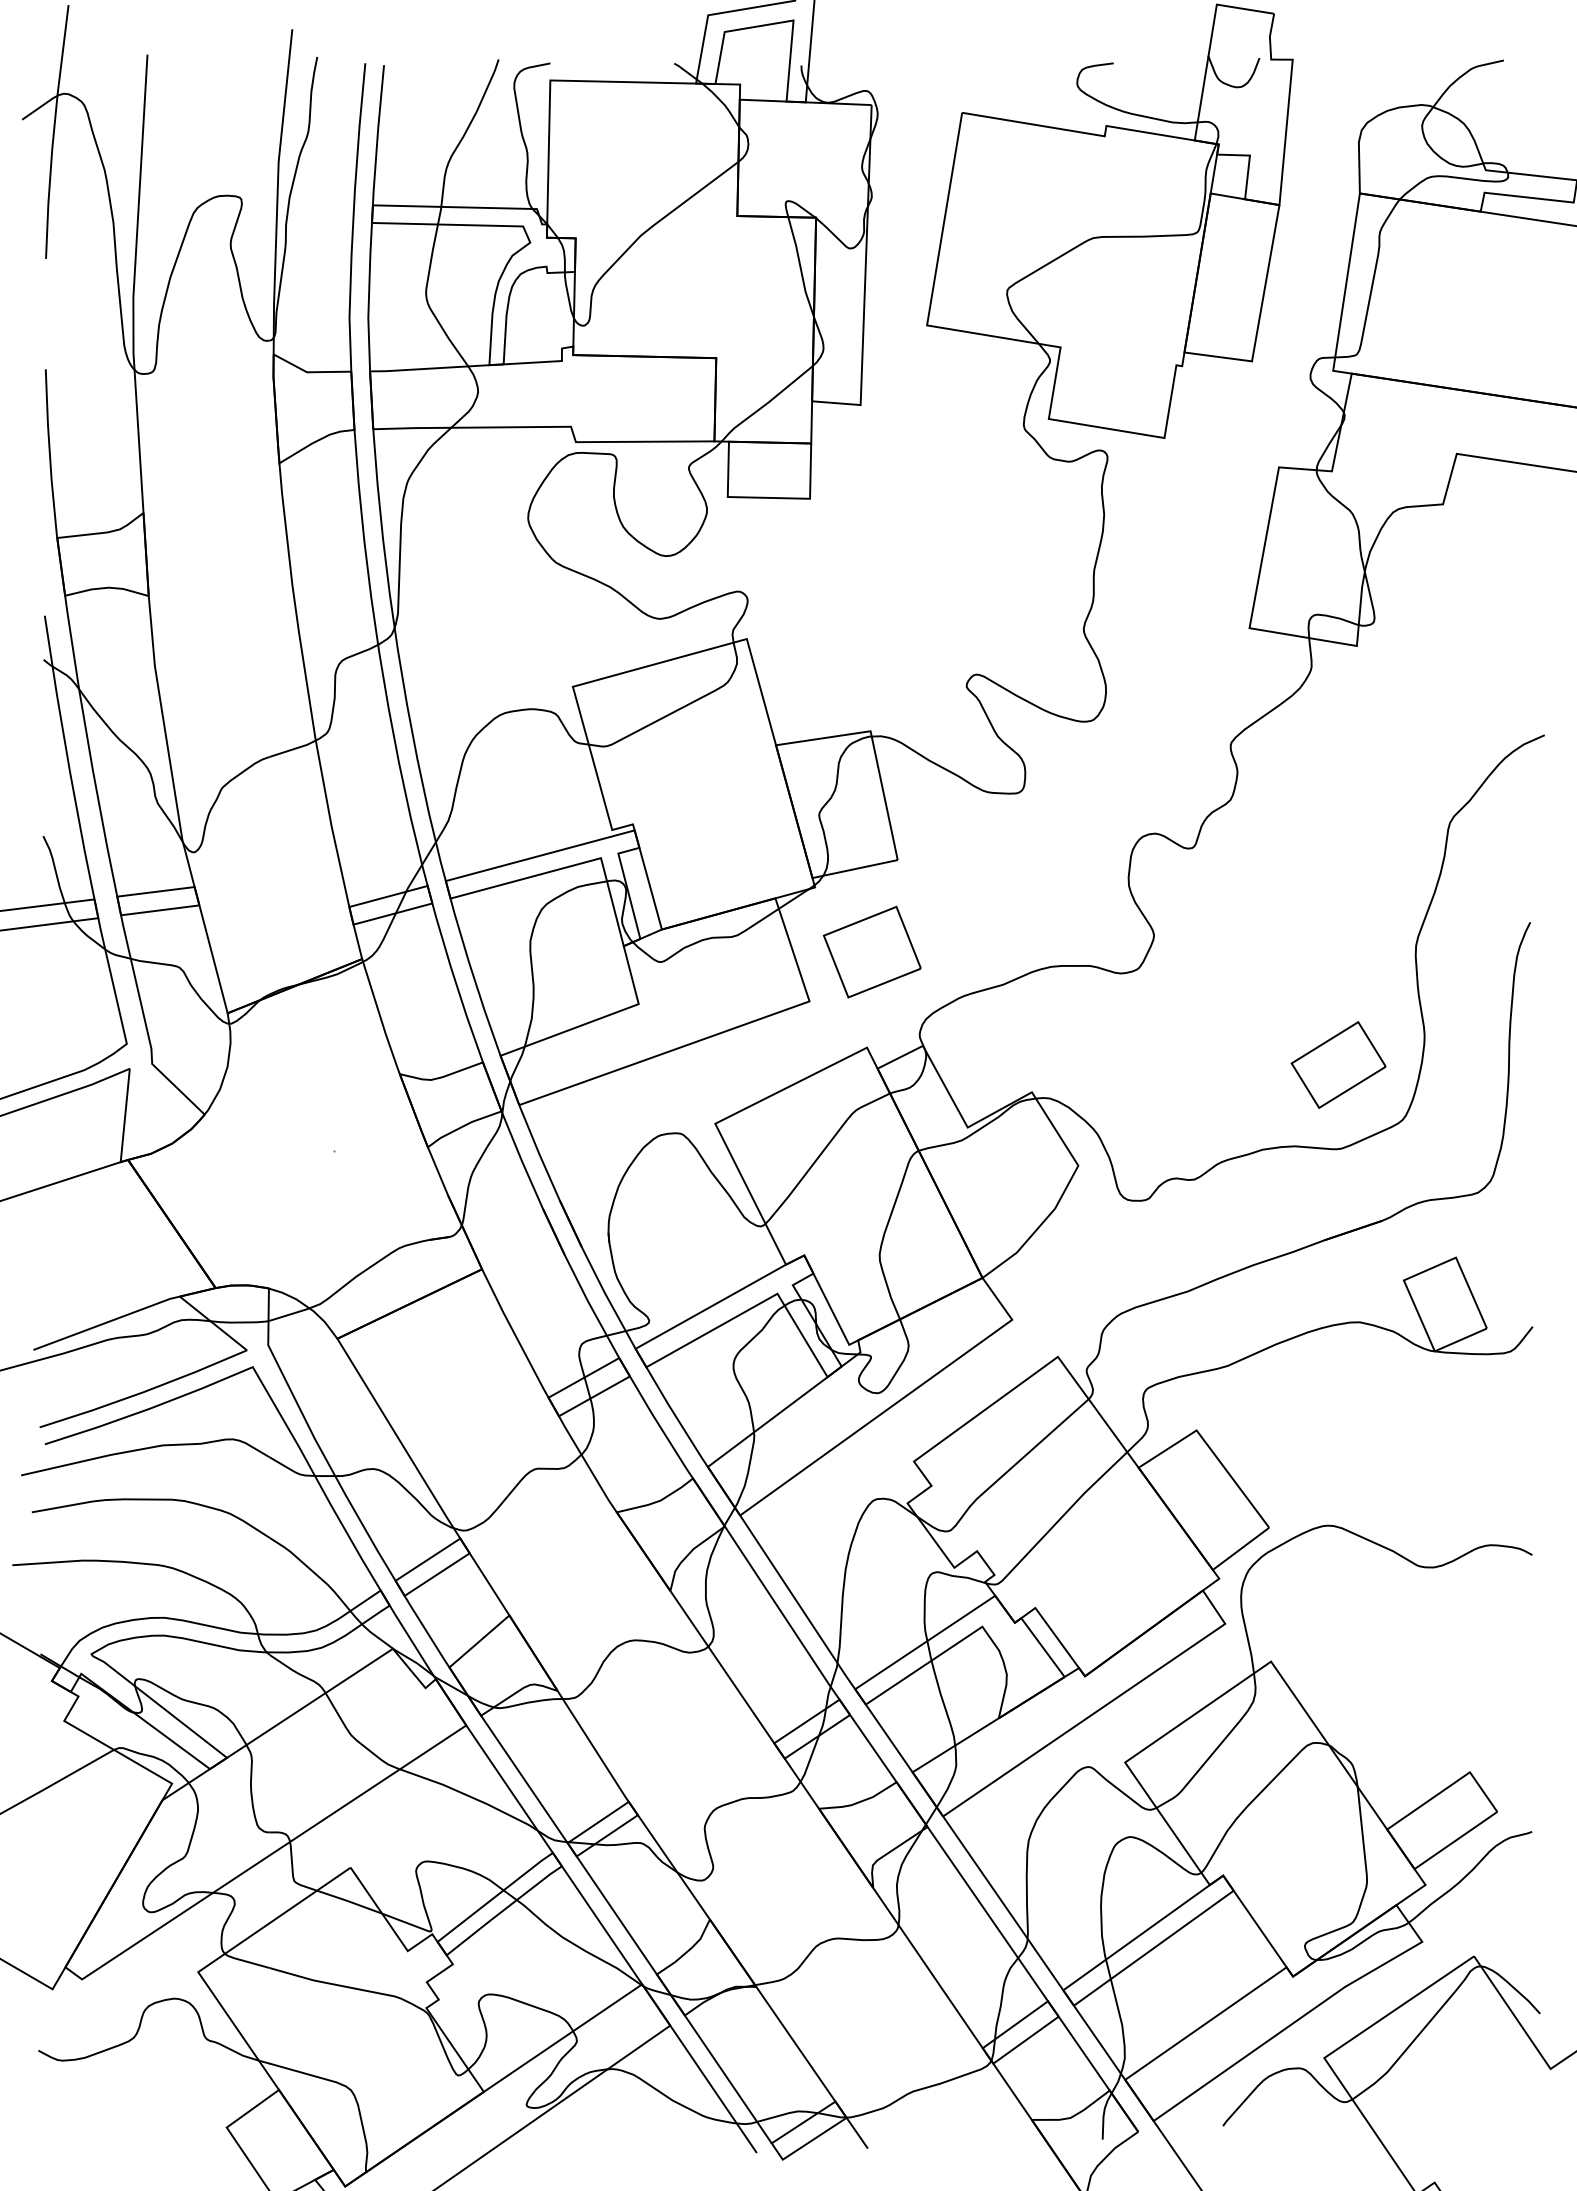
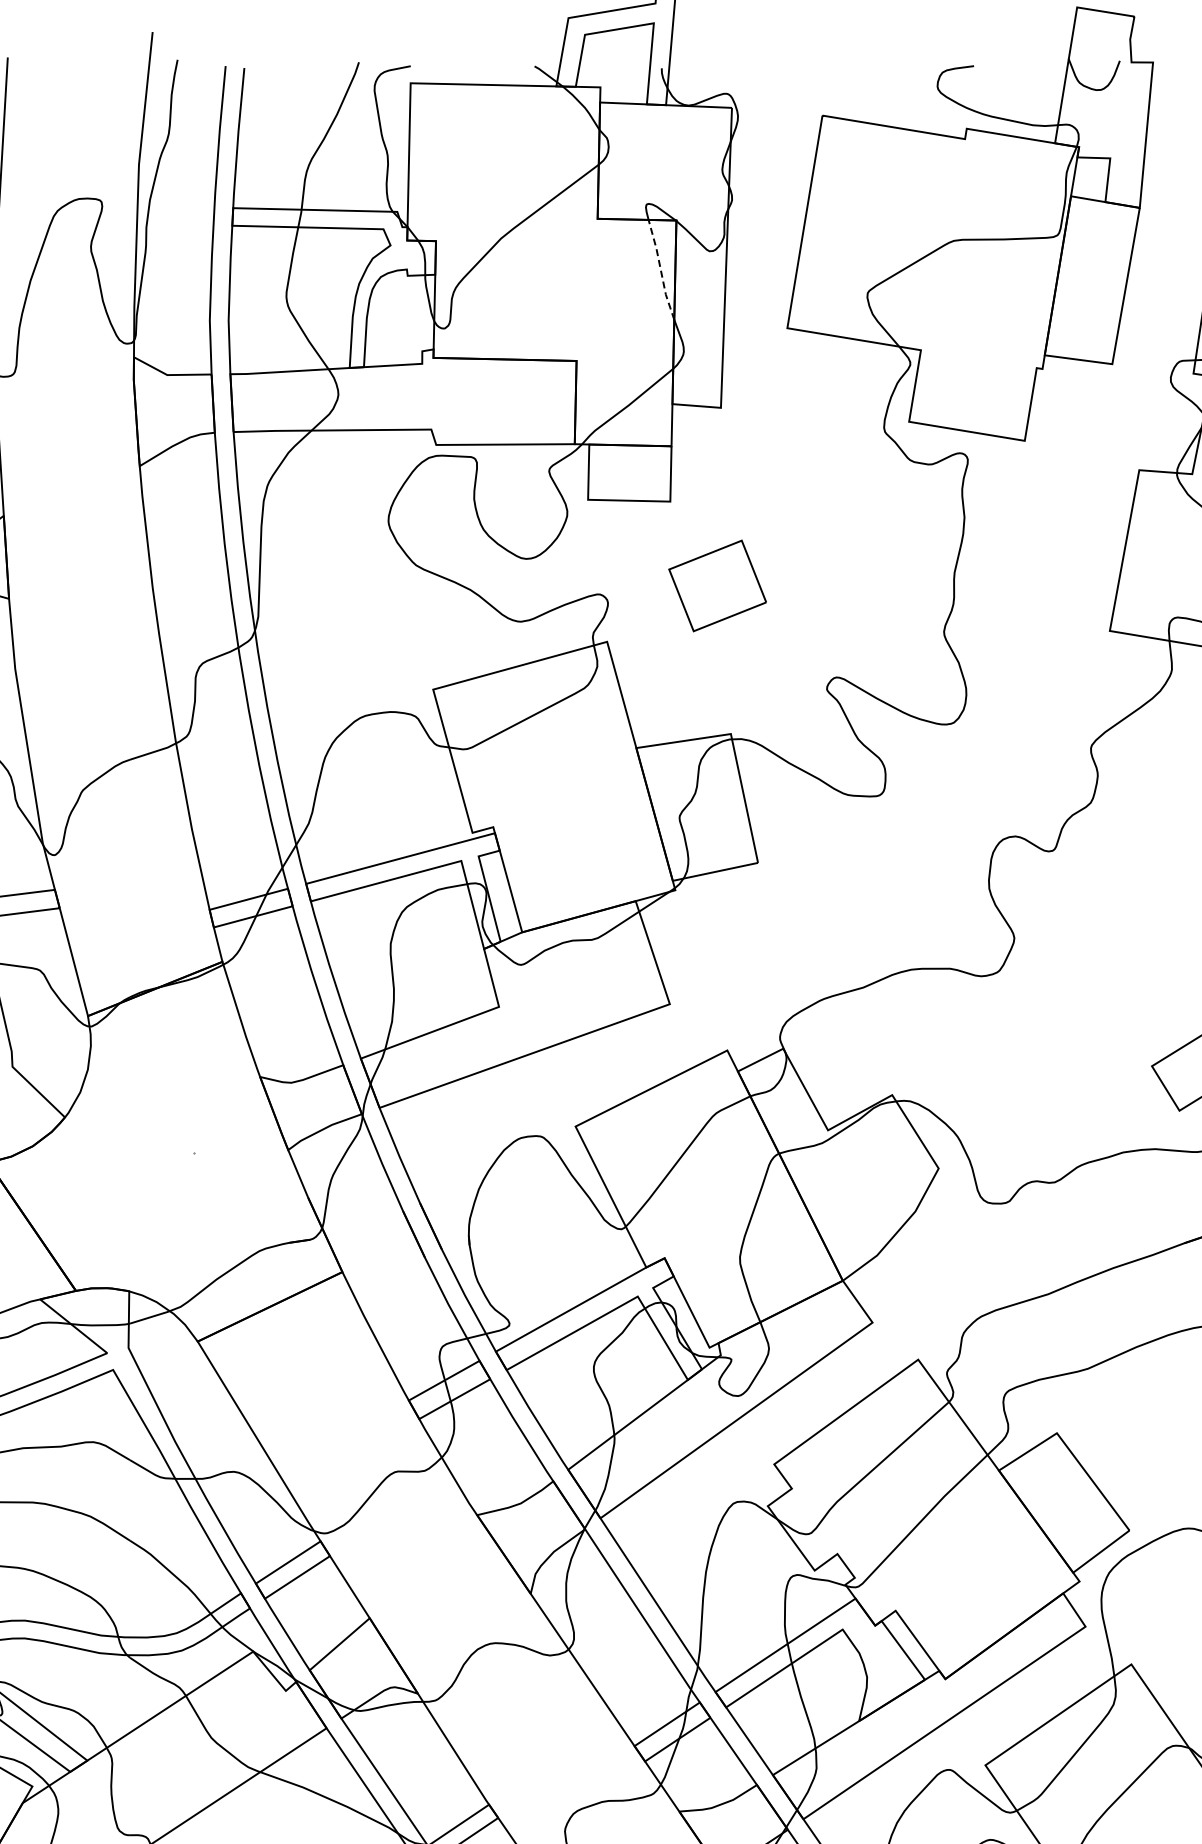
line: (800, 267) -> (660, 270), solid -> dashed
part: (871, 951) -> (716, 585), moved

